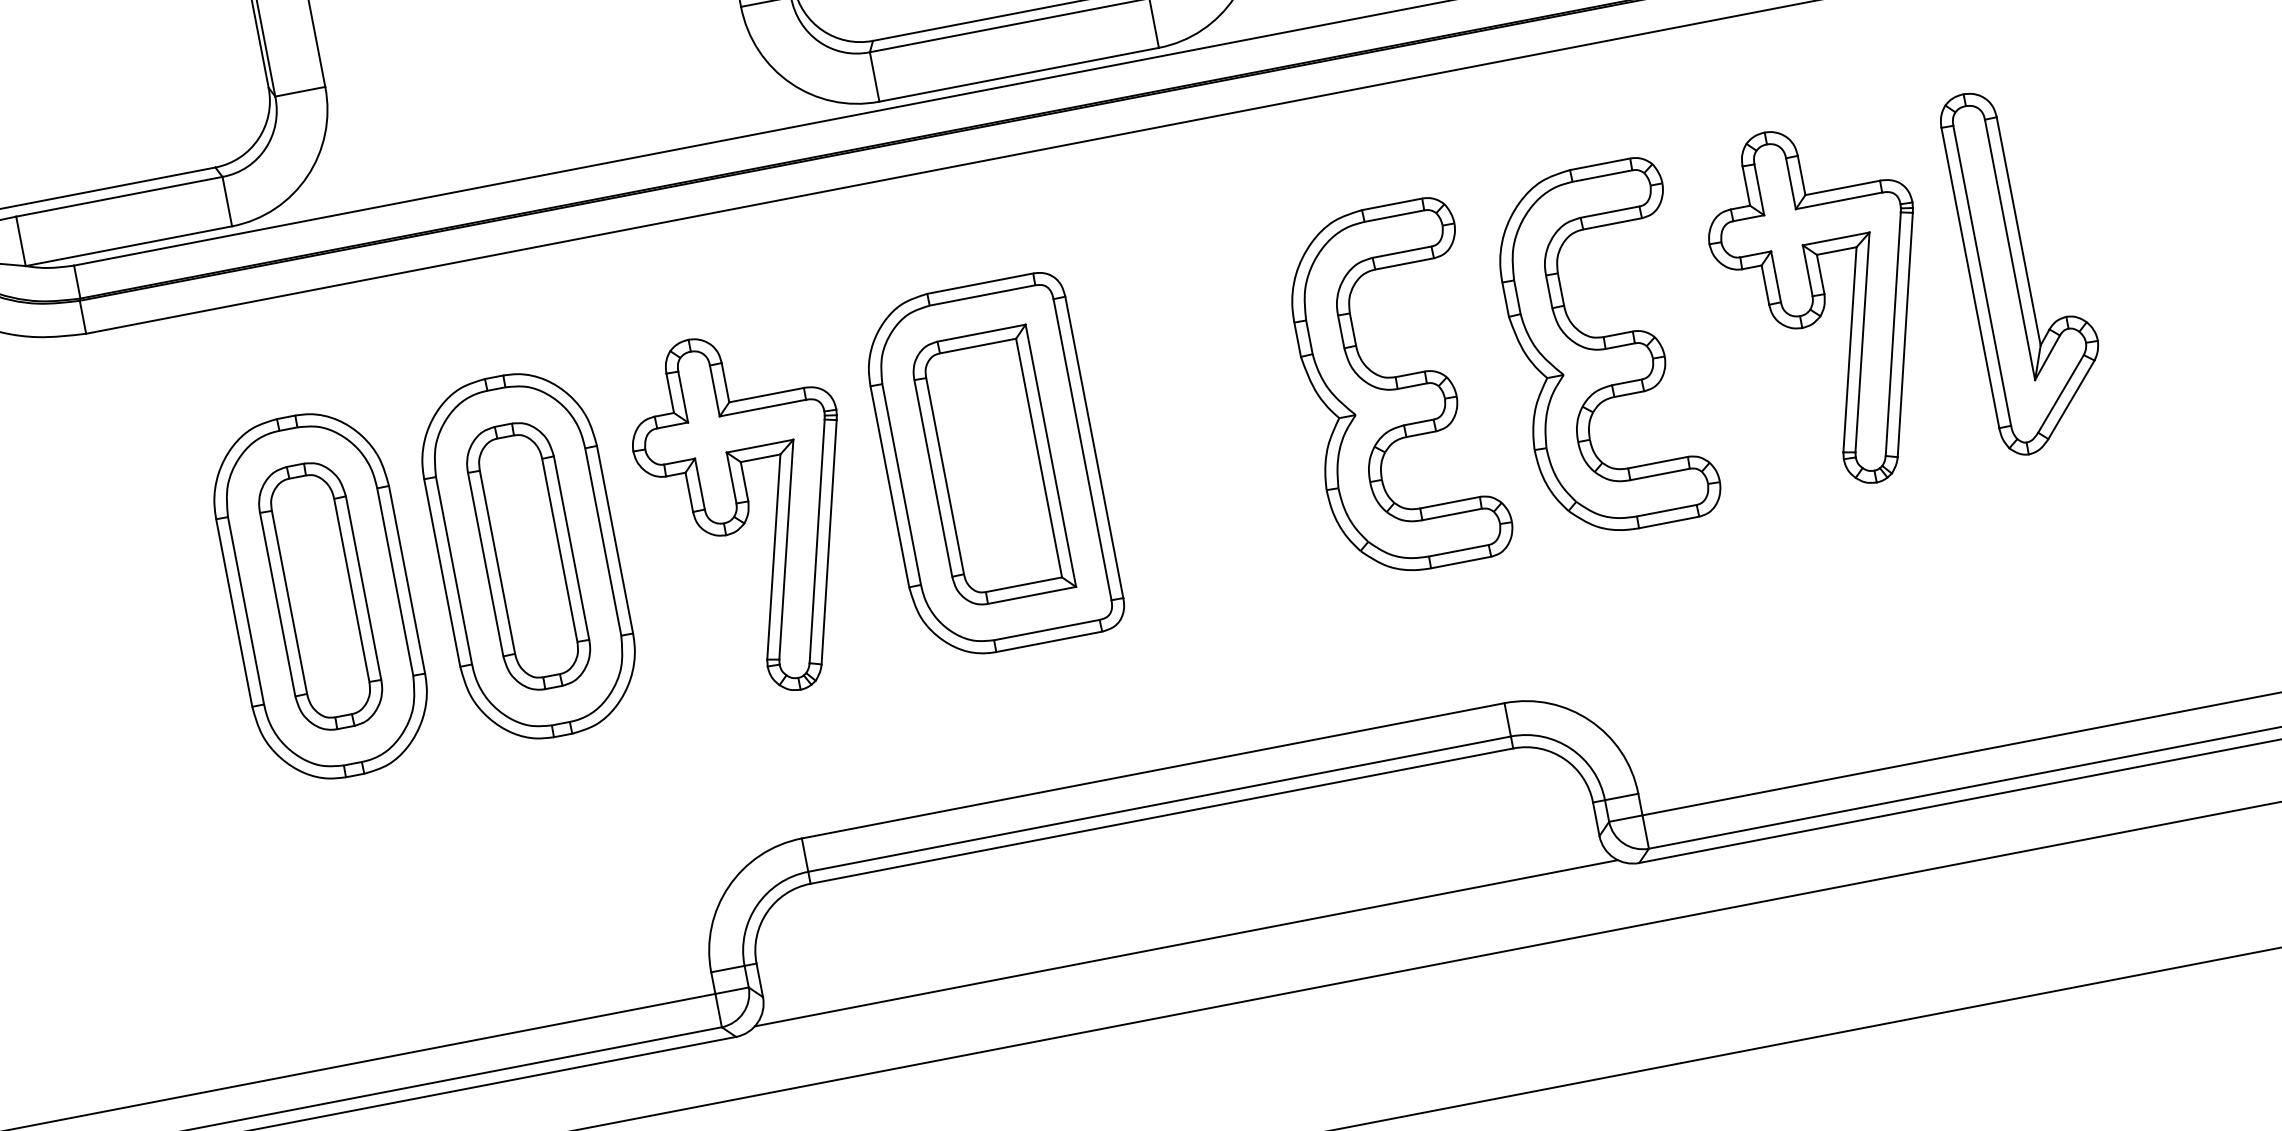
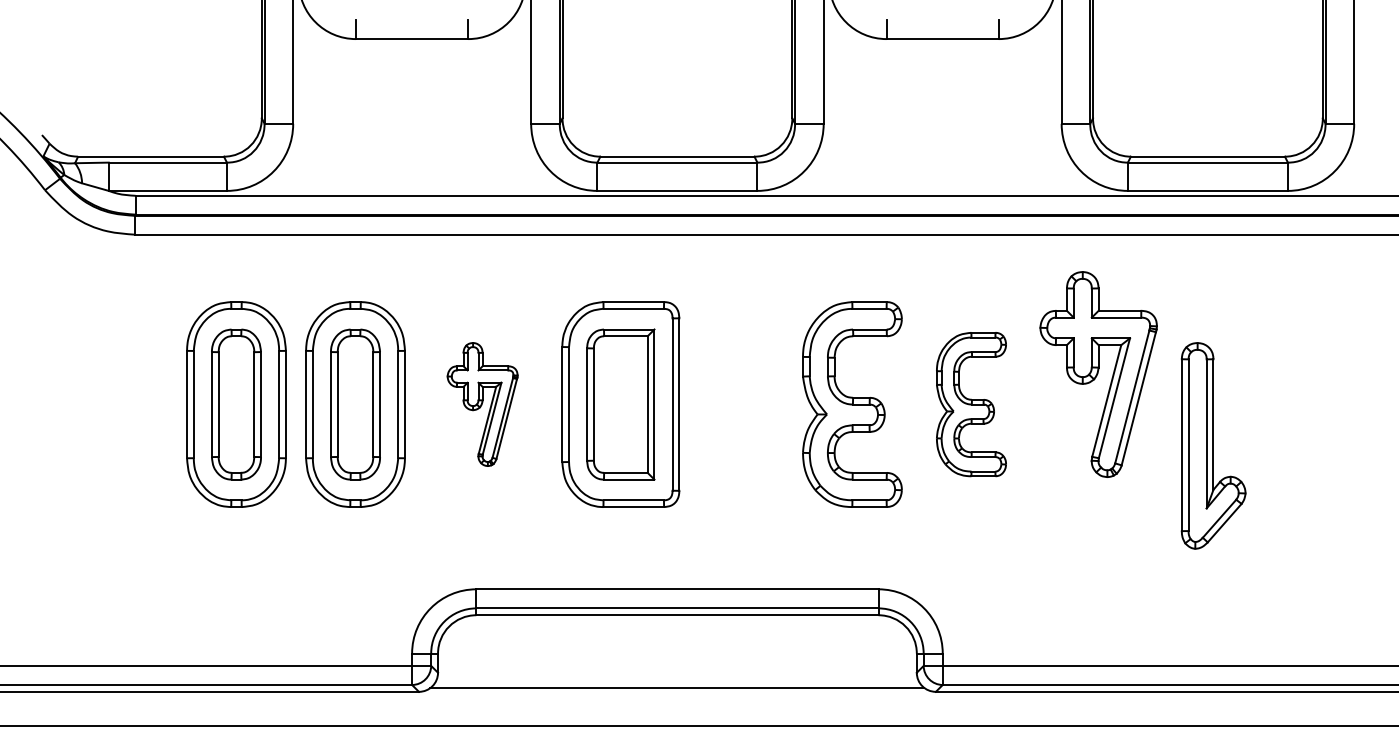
part: (2025, 267) -> (1213, 445), moved
part: (1826, 306) -> (1098, 374), moved
part: (1604, 348) -> (971, 404), size x0.7
part: (750, 513) -> (482, 404), size x0.6

